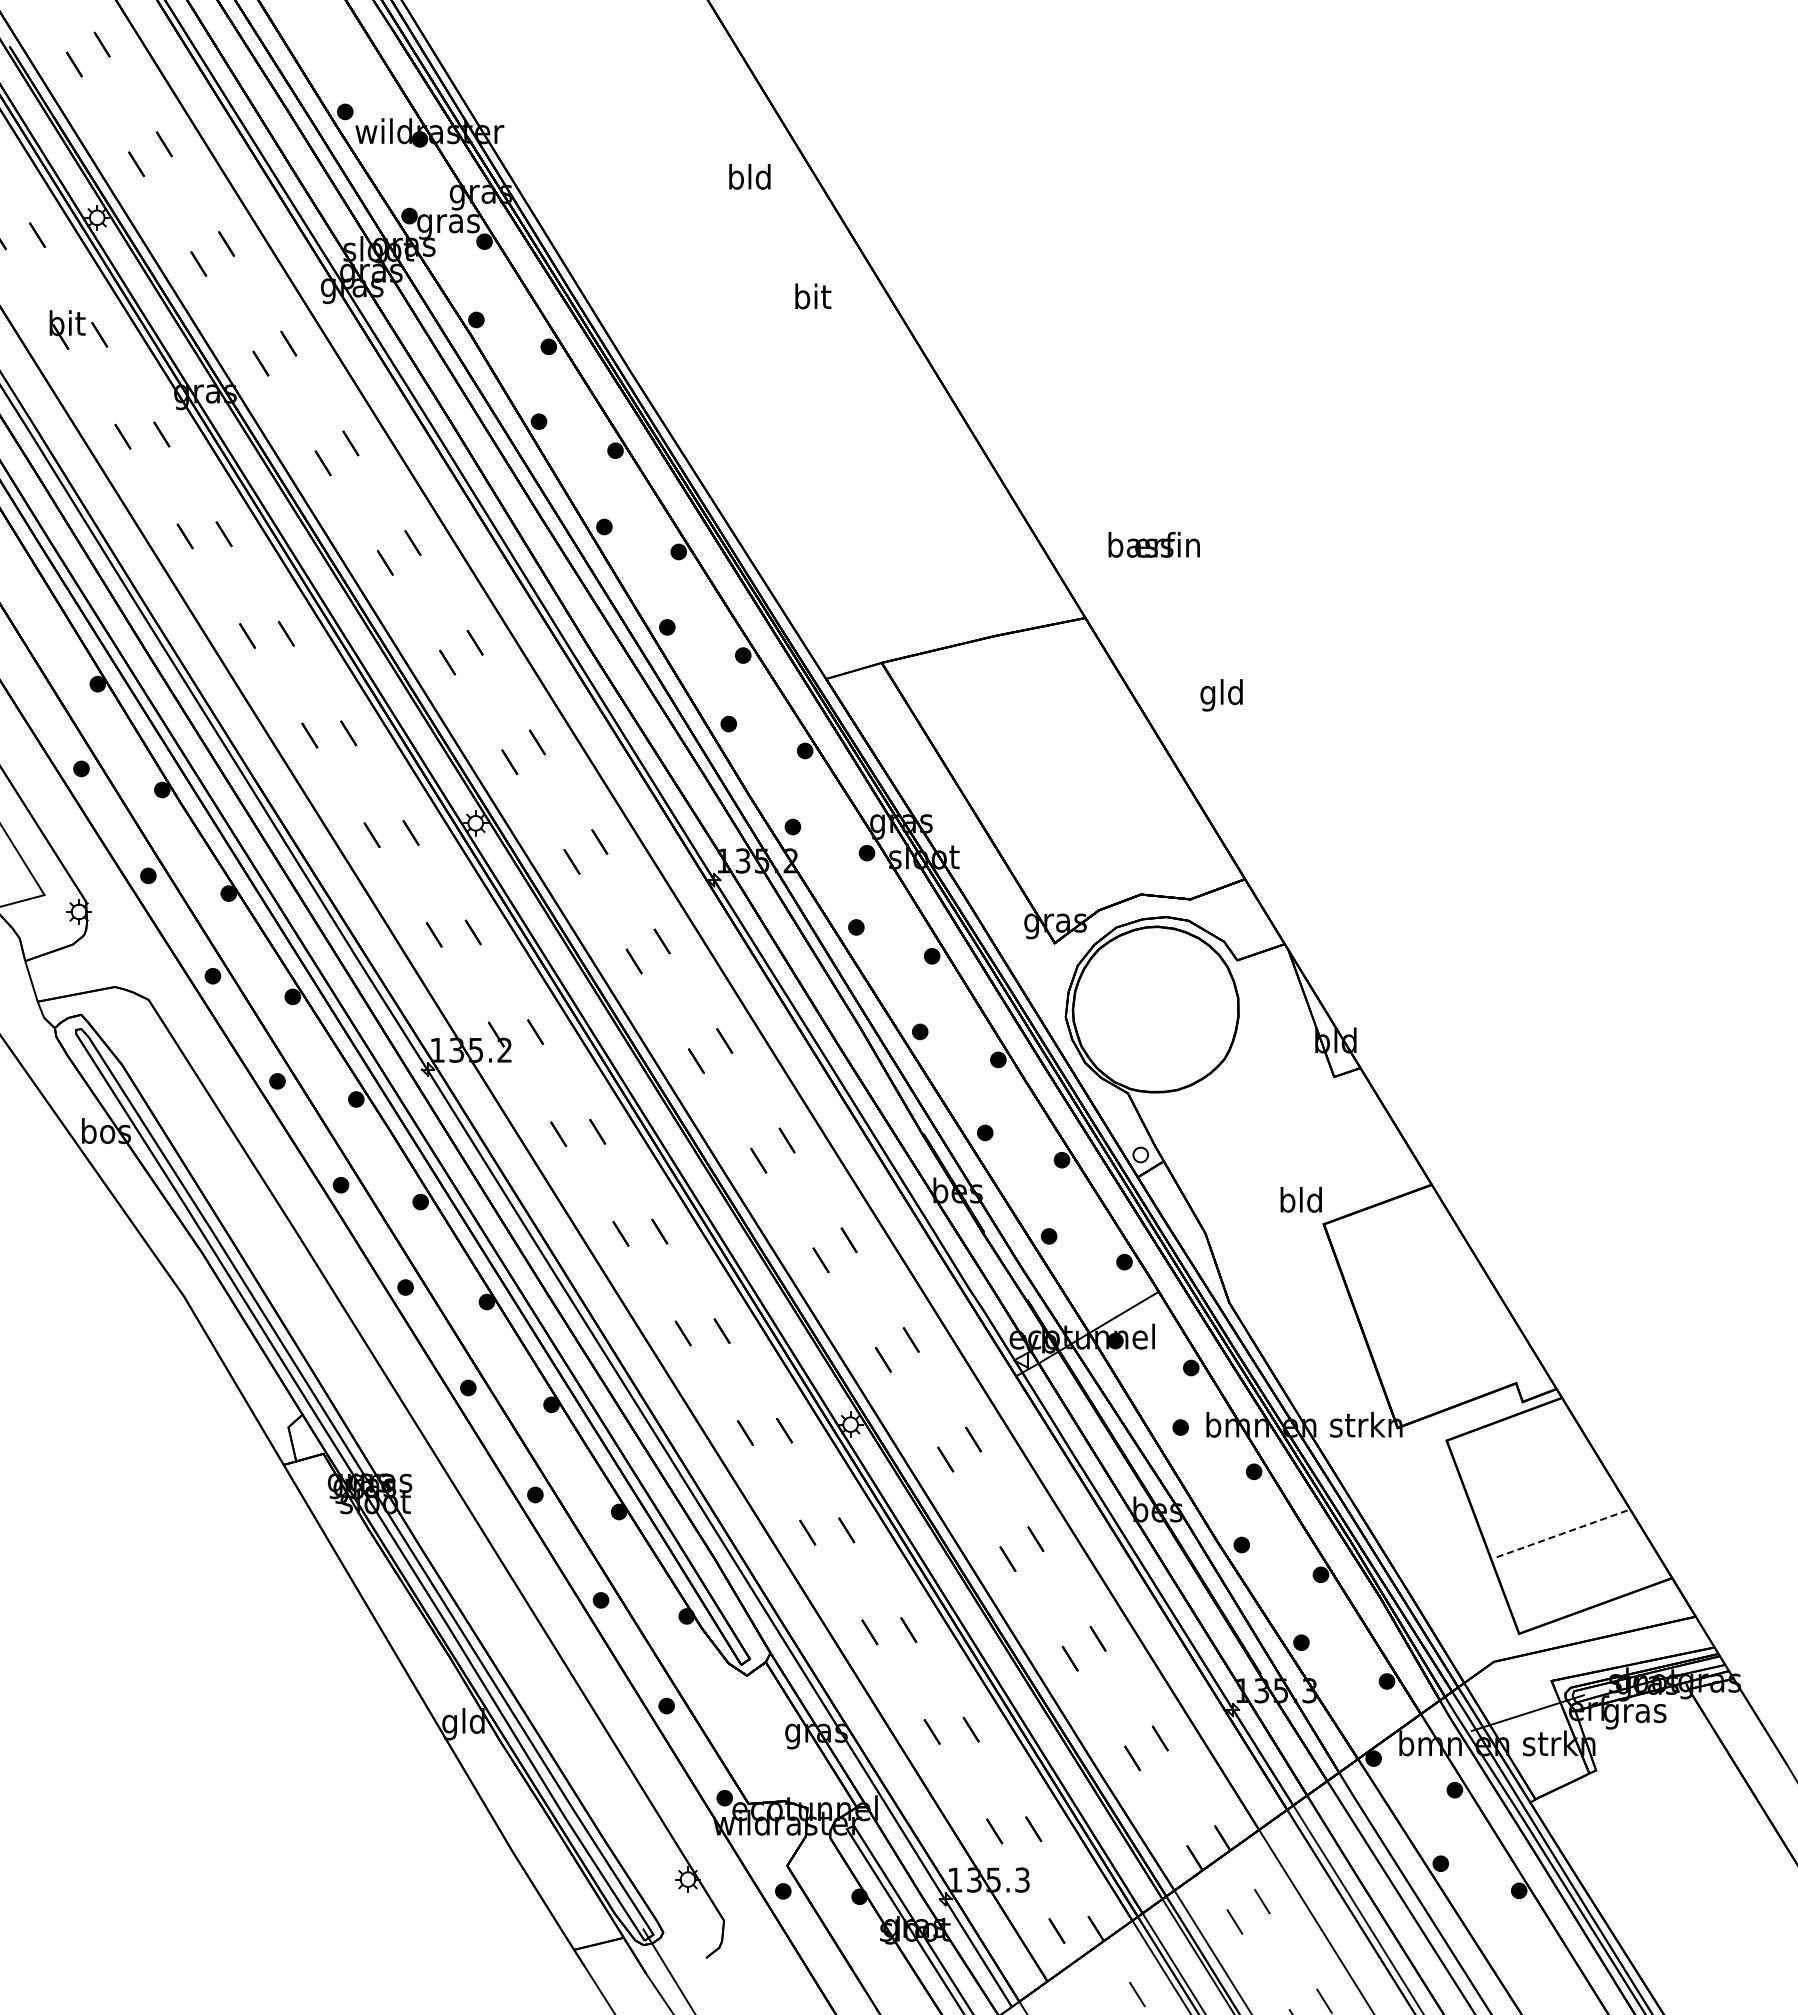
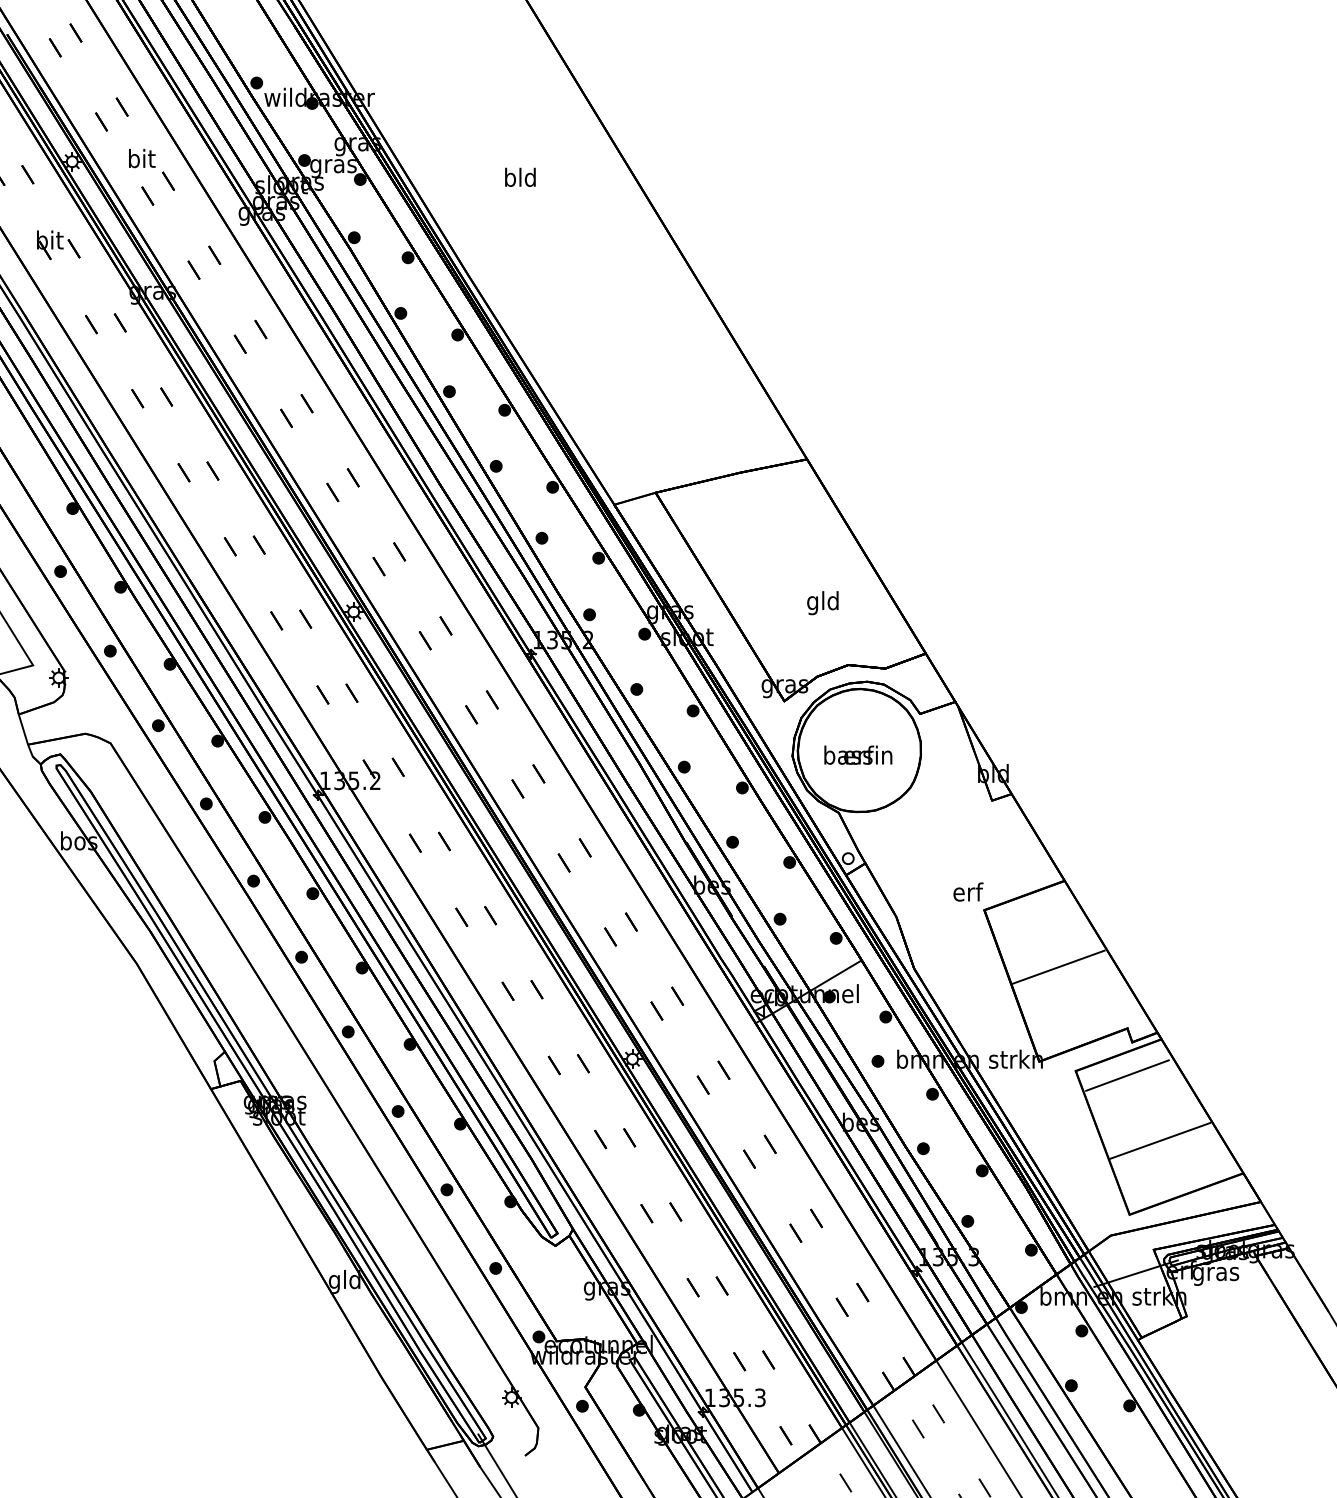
text: (749, 176) -> (520, 177), moved
text: (813, 296) -> (142, 158), moved
text: (1153, 544) -> (857, 754), moved
text: (1221, 695) -> (822, 603), moved
text: (1301, 1199) -> (967, 891), bld -> erf
line: (1423, 1300) -> (1058, 966), added
line: (1515, 1446) -> (1126, 1075), added
line: (1560, 1534) -> (1160, 1140), dashed -> solid

